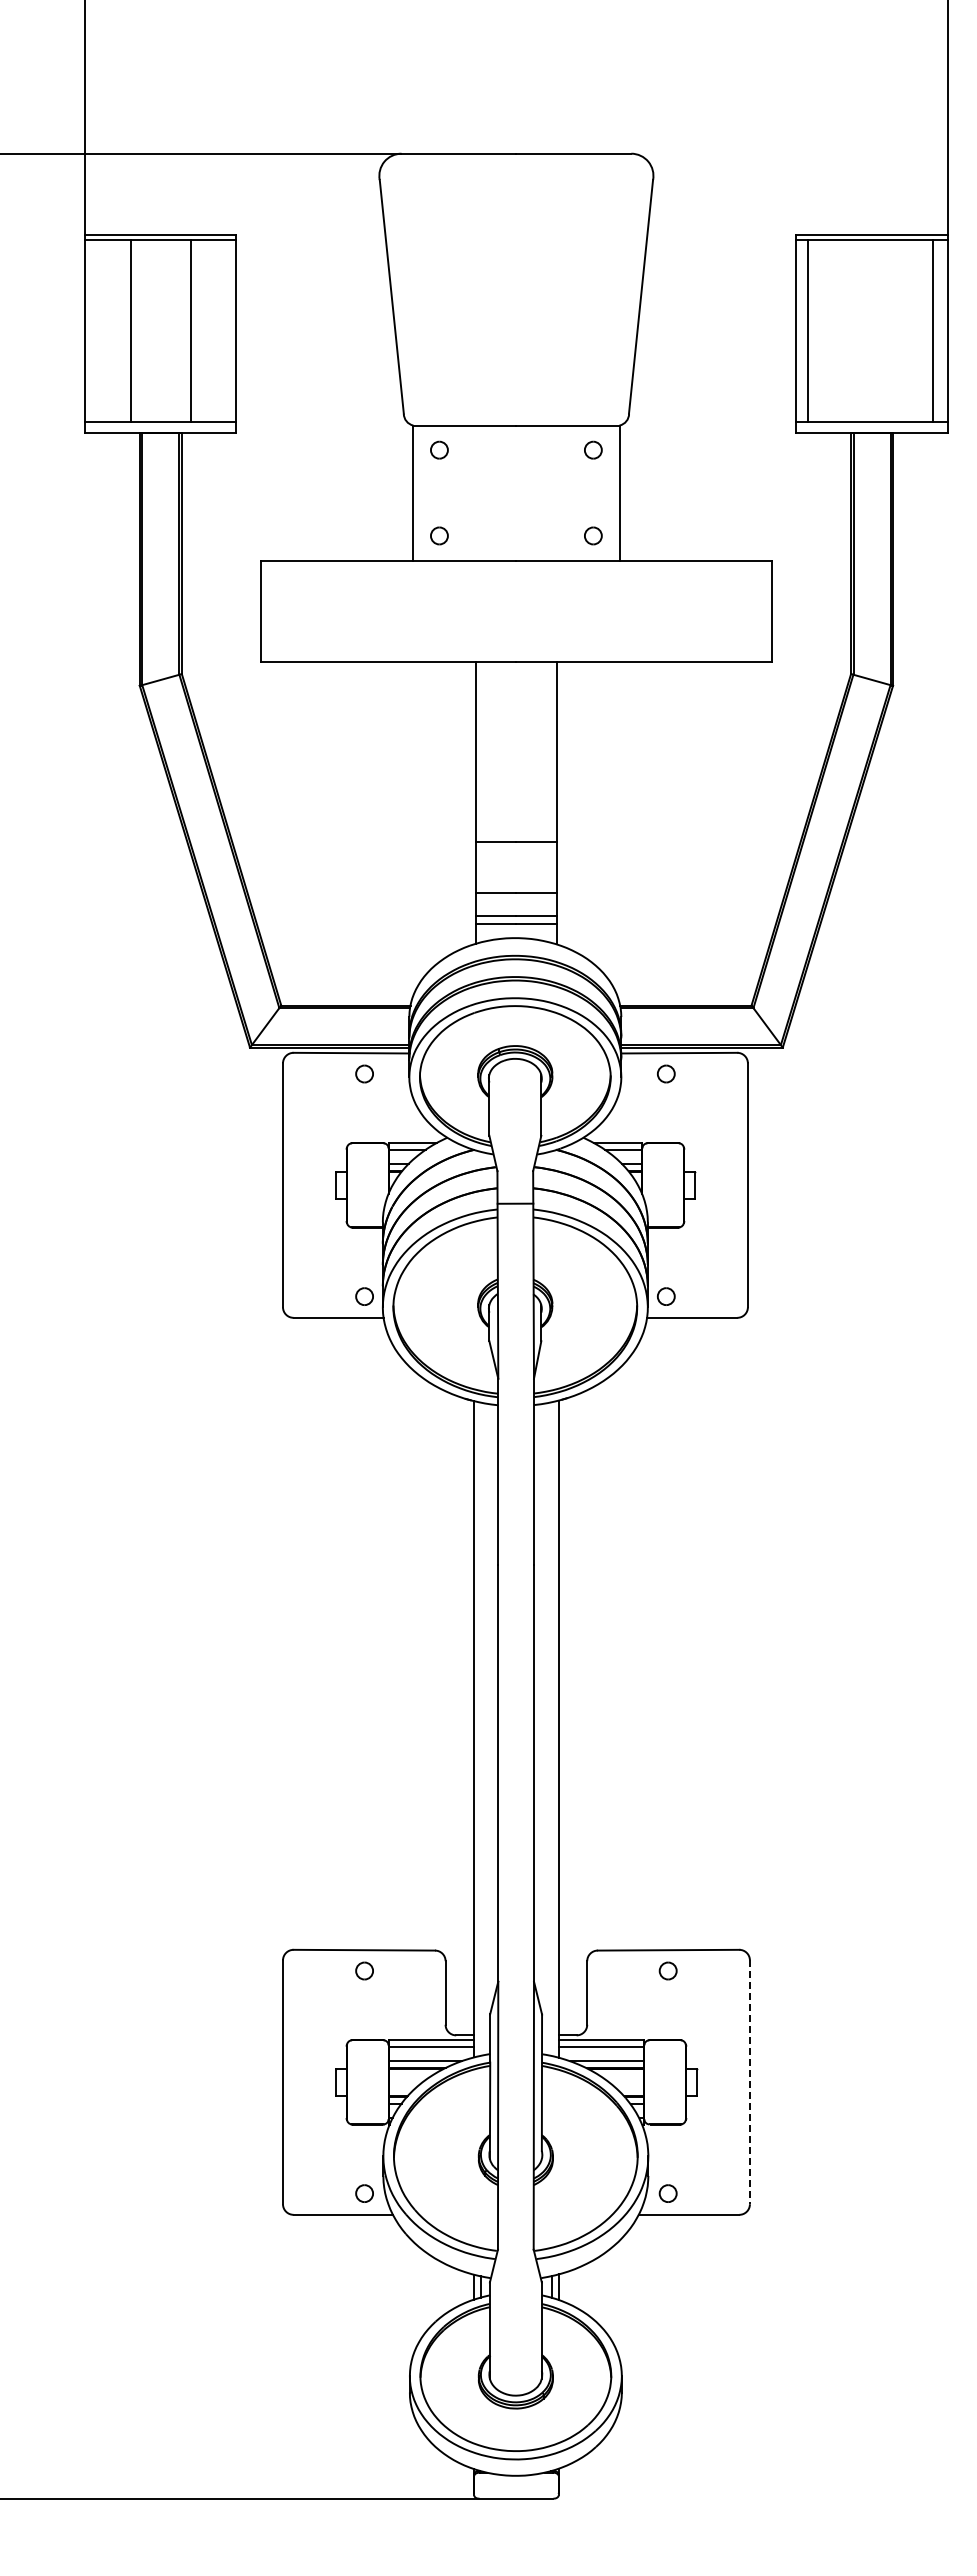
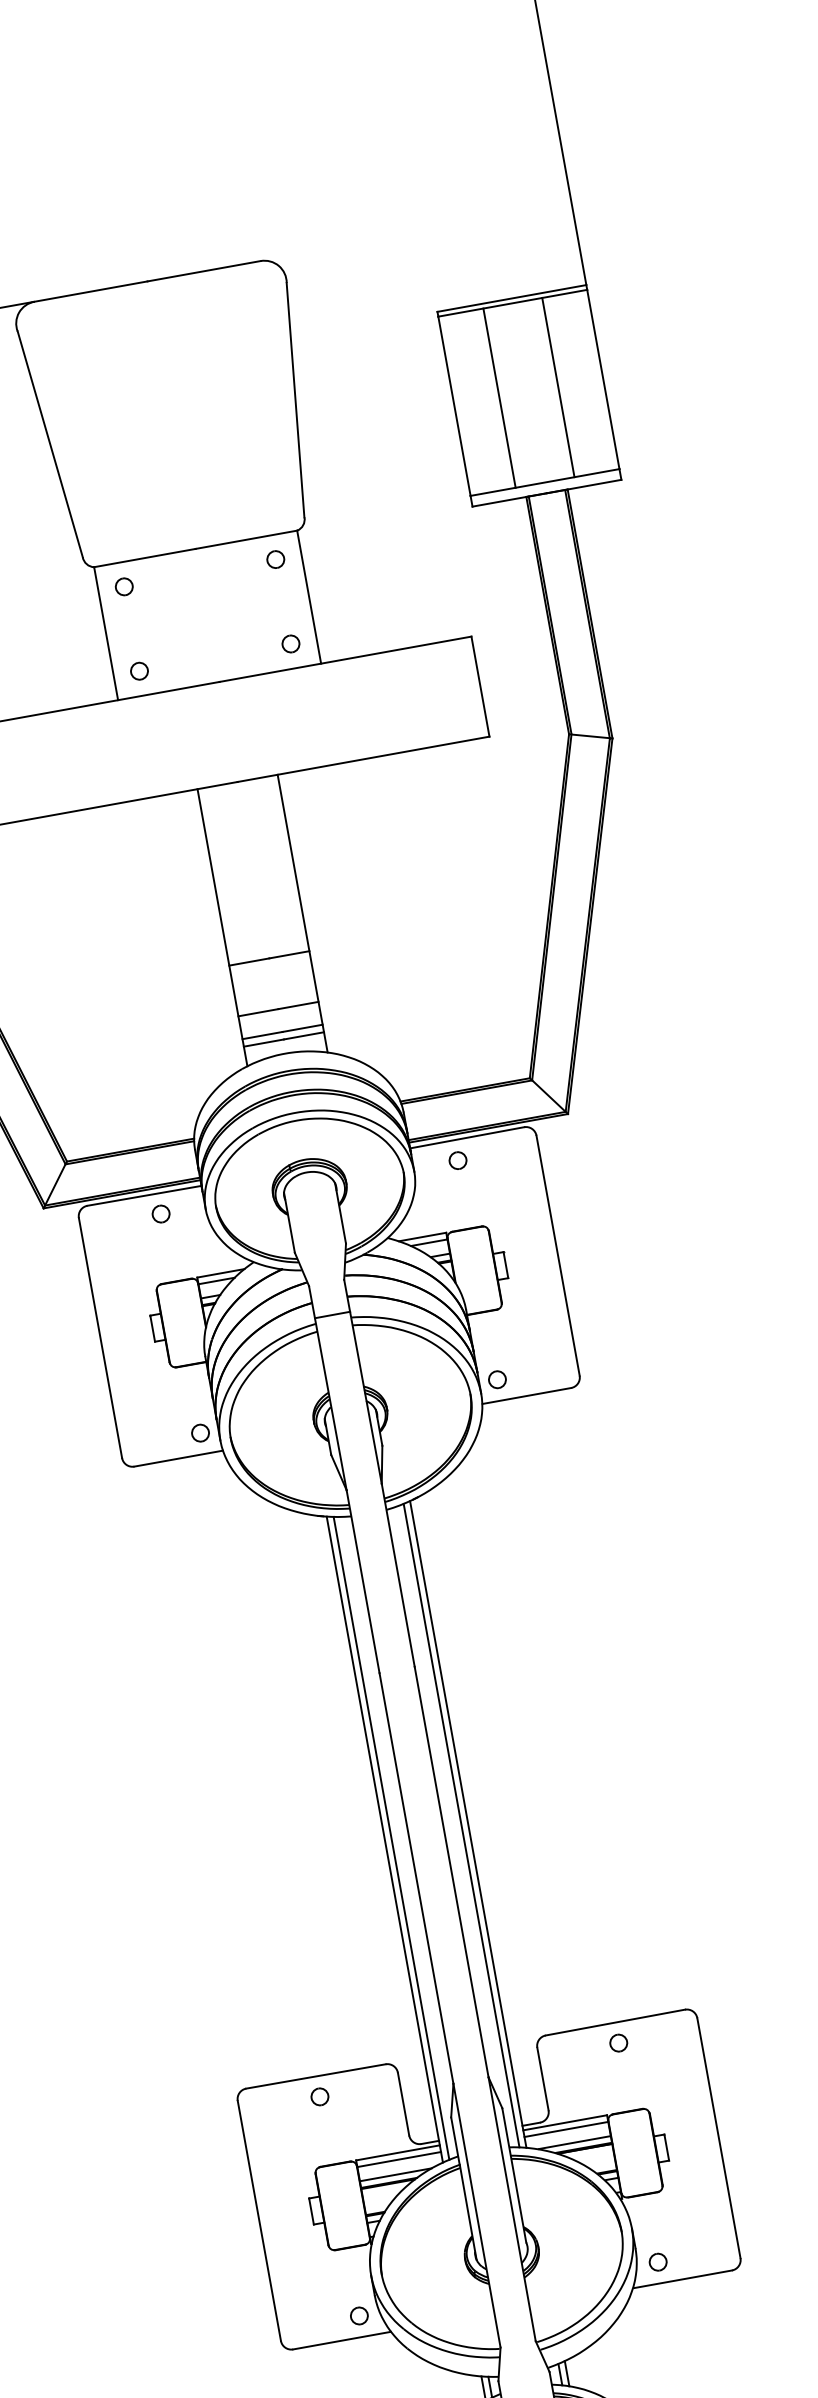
line: (808, 330) -> (499, 397), moved
line: (932, 330) -> (557, 387), moved
line: (480, 1728) -> (391, 1837), added
line: (552, 1729) -> (462, 1825), added
line: (749, 2082) -> (718, 2138), dashed -> solid

